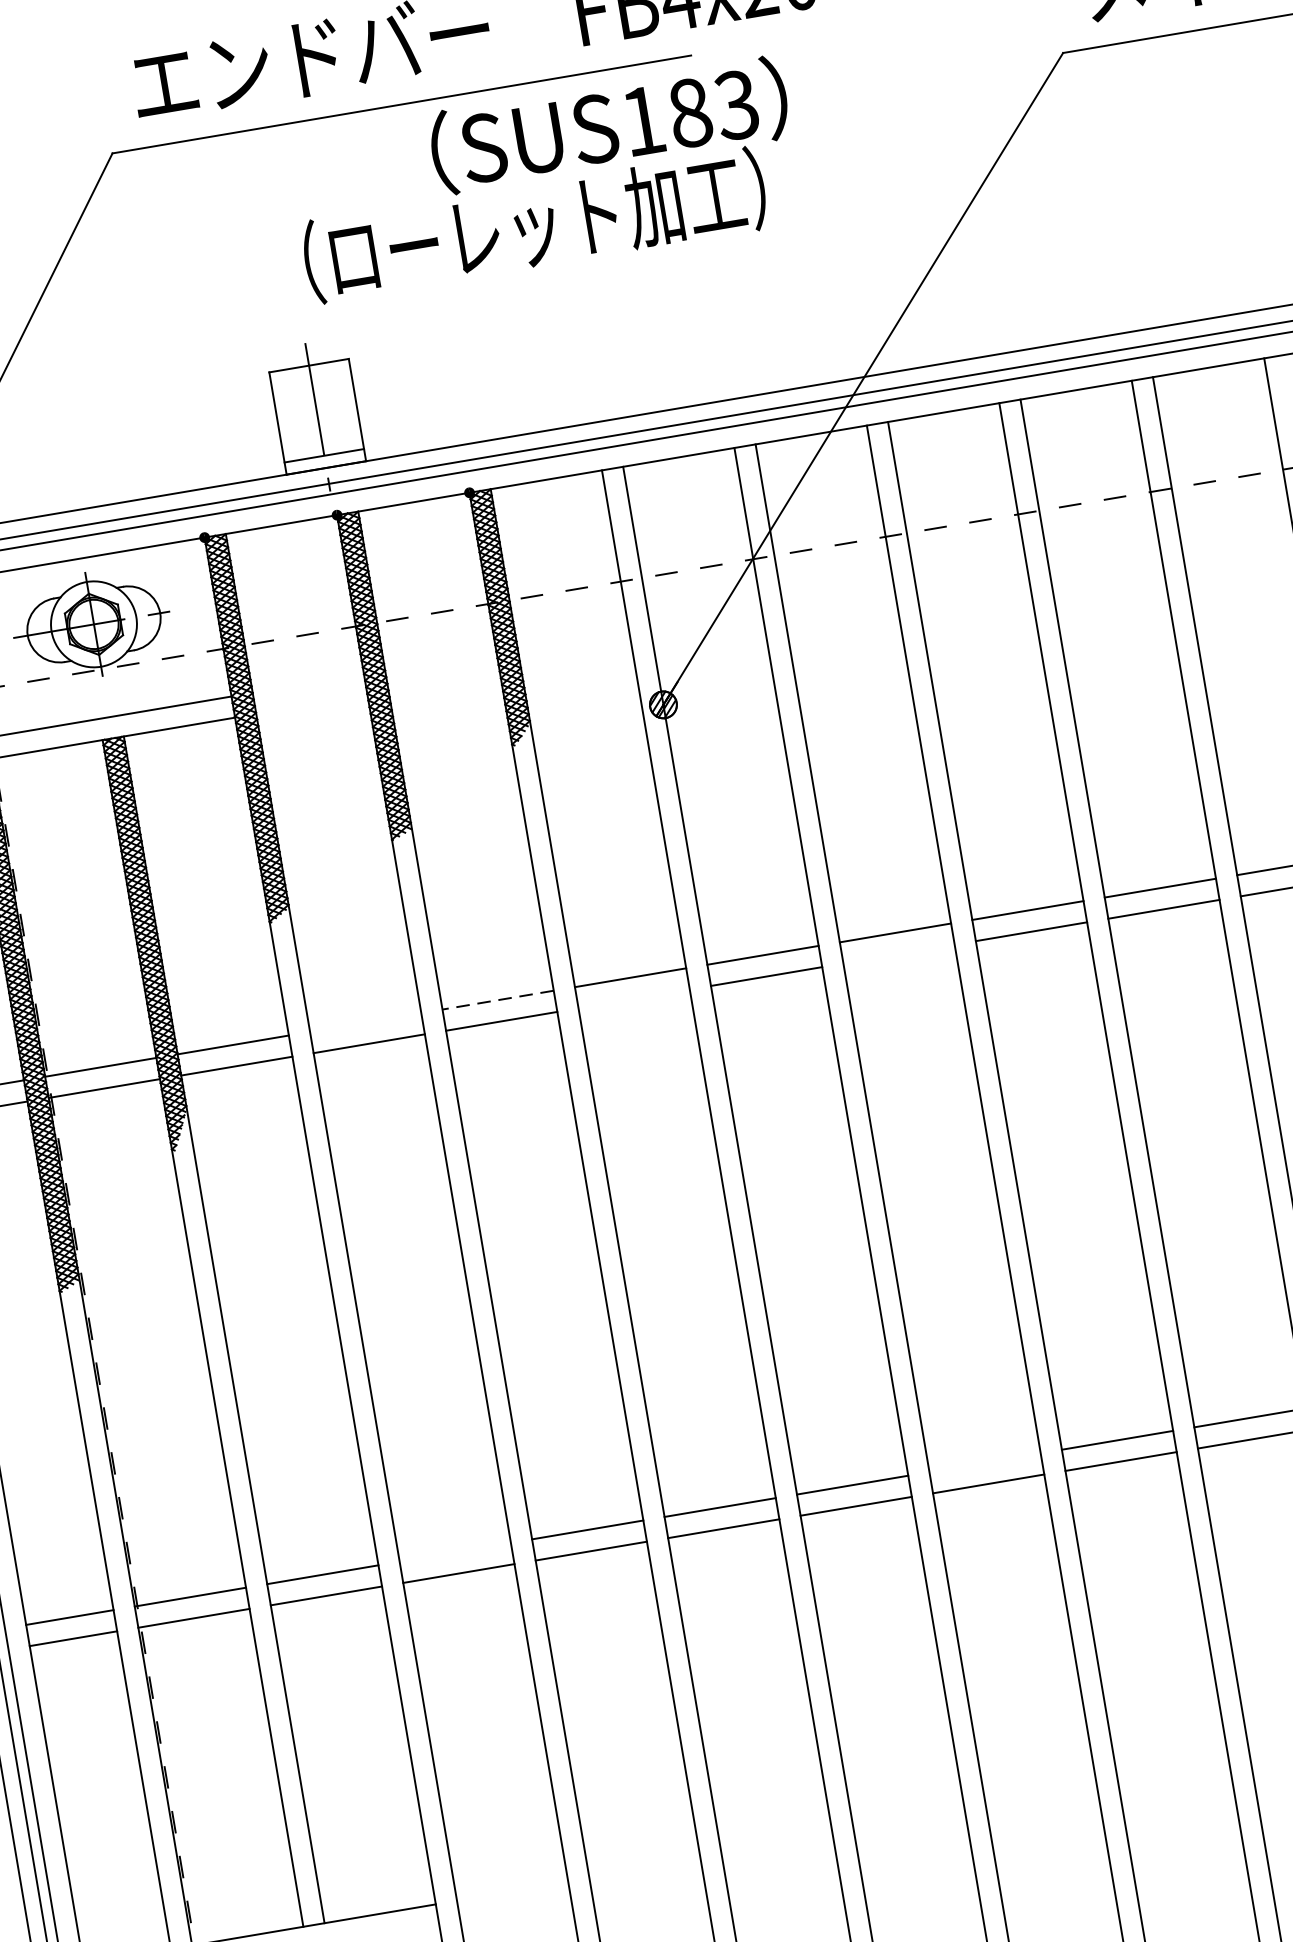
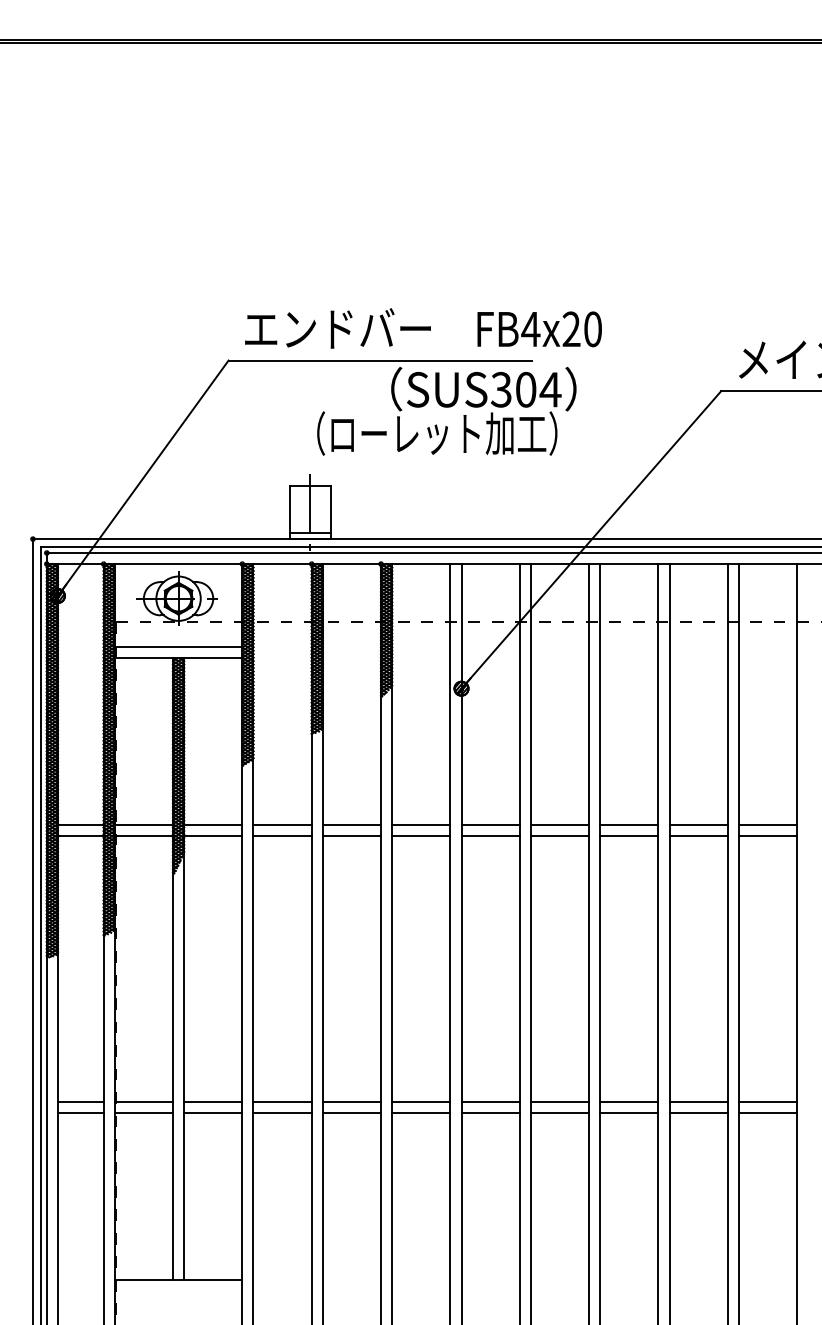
text: (690, 112) -> (526, 389), SUS183 -> SUS304
line: (898, 953) -> (559, 835), added
line: (634, 998) -> (421, 835), added
line: (497, 999) -> (351, 824), dashed -> solid
line: (365, 1022) -> (282, 824), added
line: (984, 1463) -> (559, 1102), added
line: (455, 1553) -> (282, 1102), added

